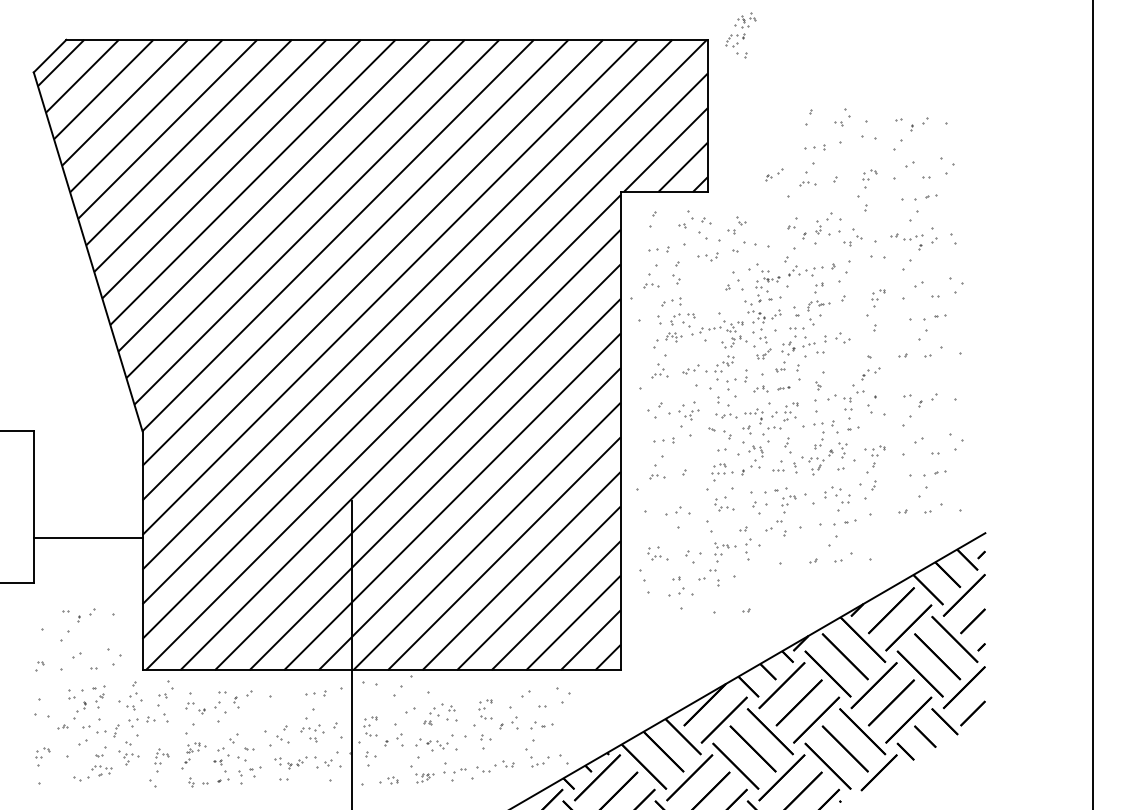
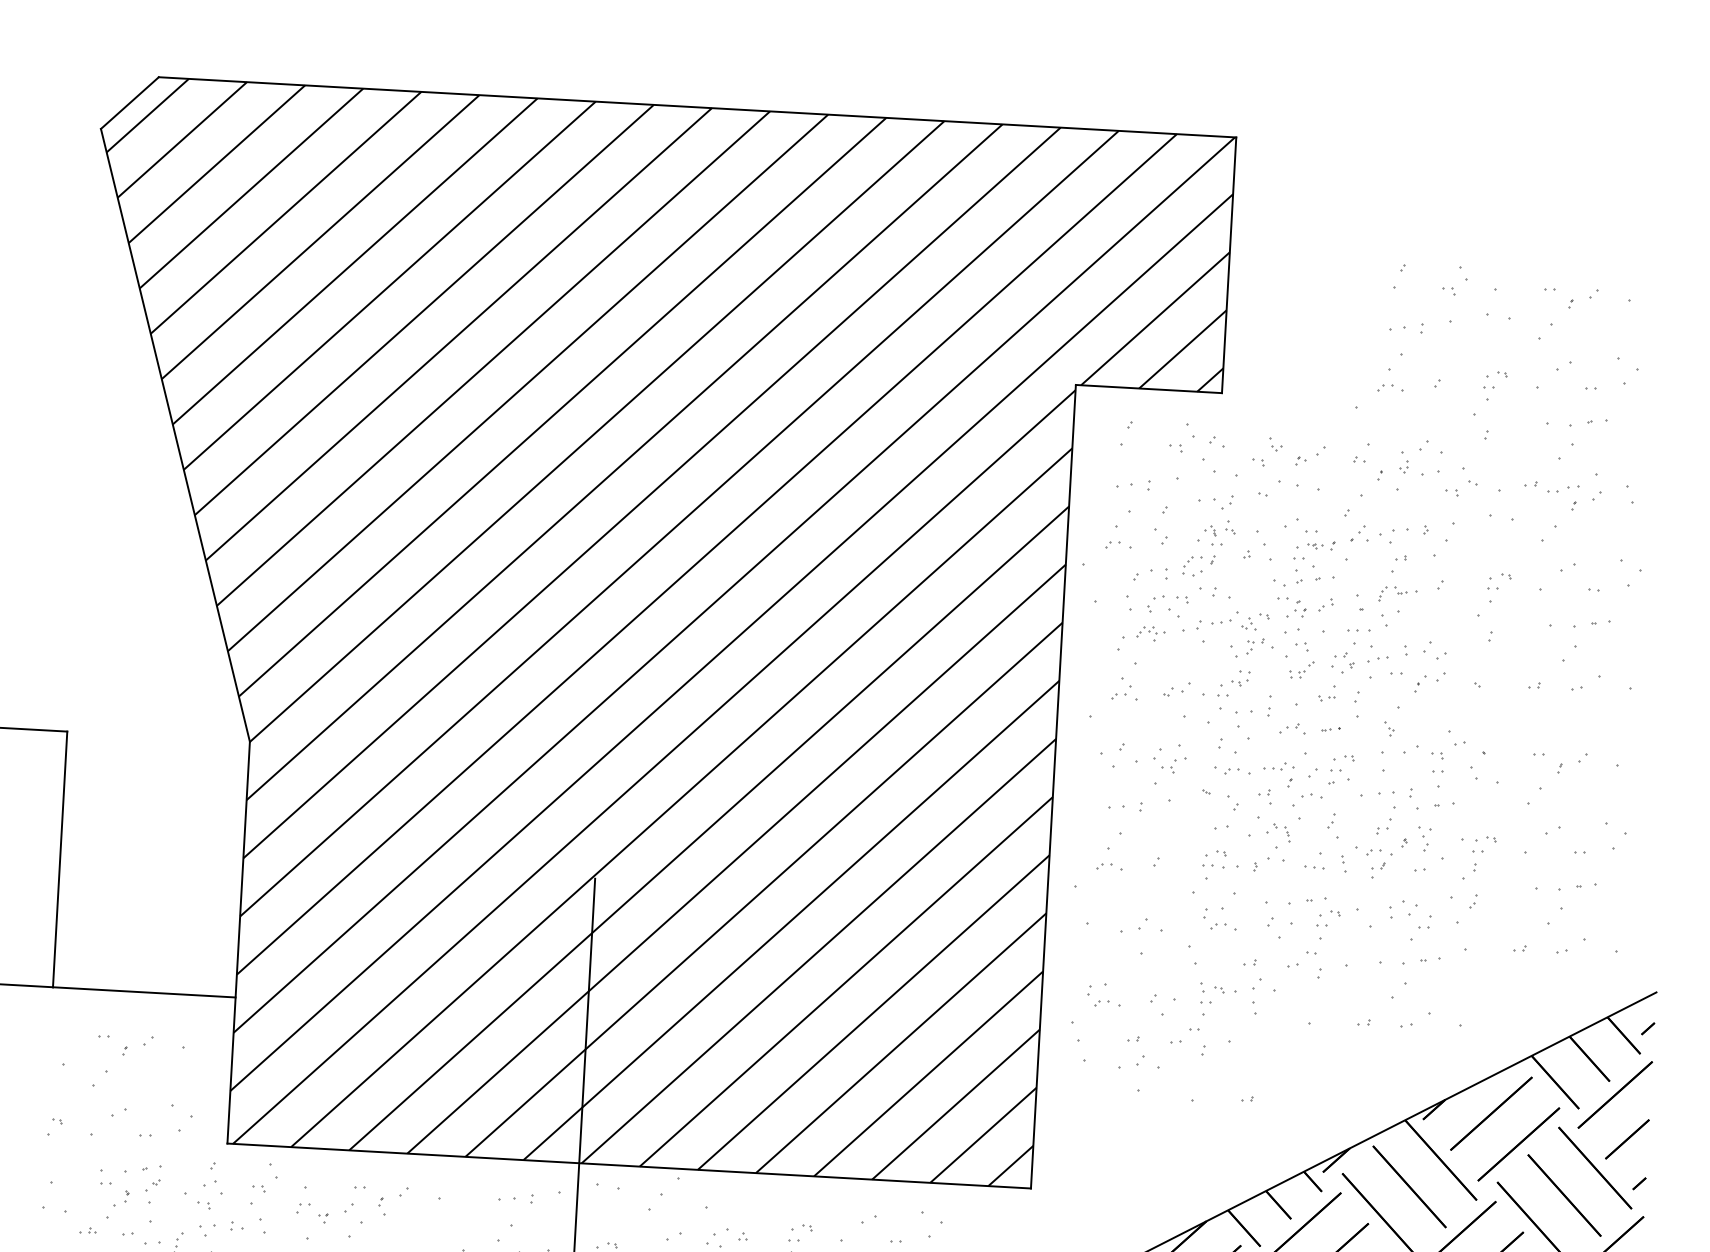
part: (740, 35) -> (1207, 558), moved
part: (774, 174) -> (1310, 456), moved
part: (870, 373) -> (1429, 681), moved
line: (87, 538) -> (143, 992), moved

